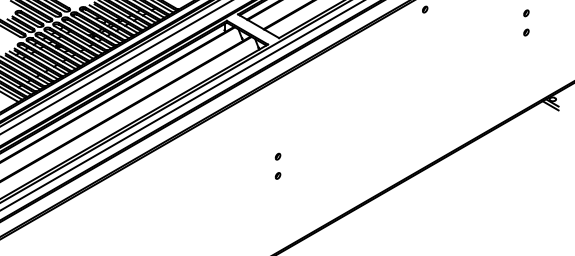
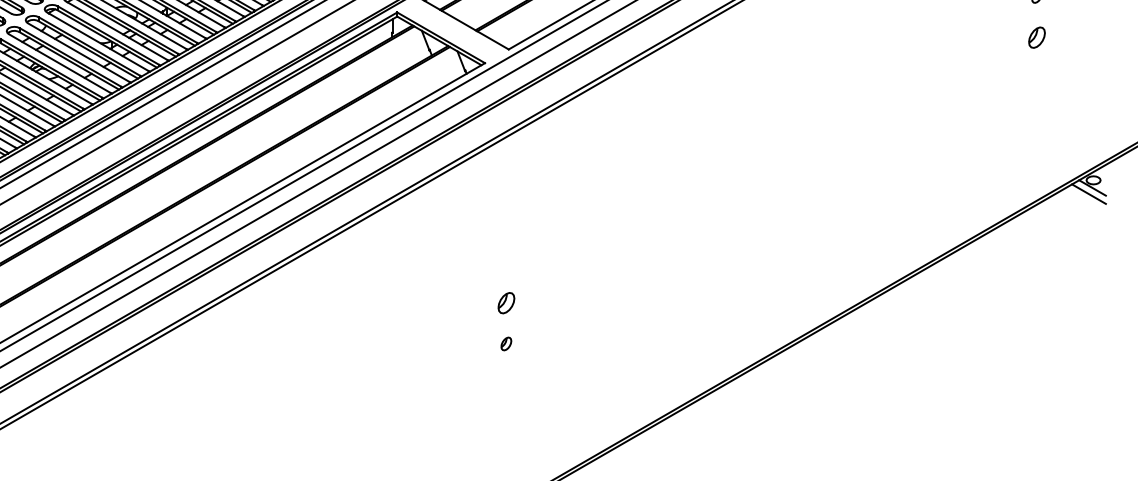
part: (526, 32) -> (1037, 37), size x1.6
part: (277, 156) -> (505, 302), size x1.6

